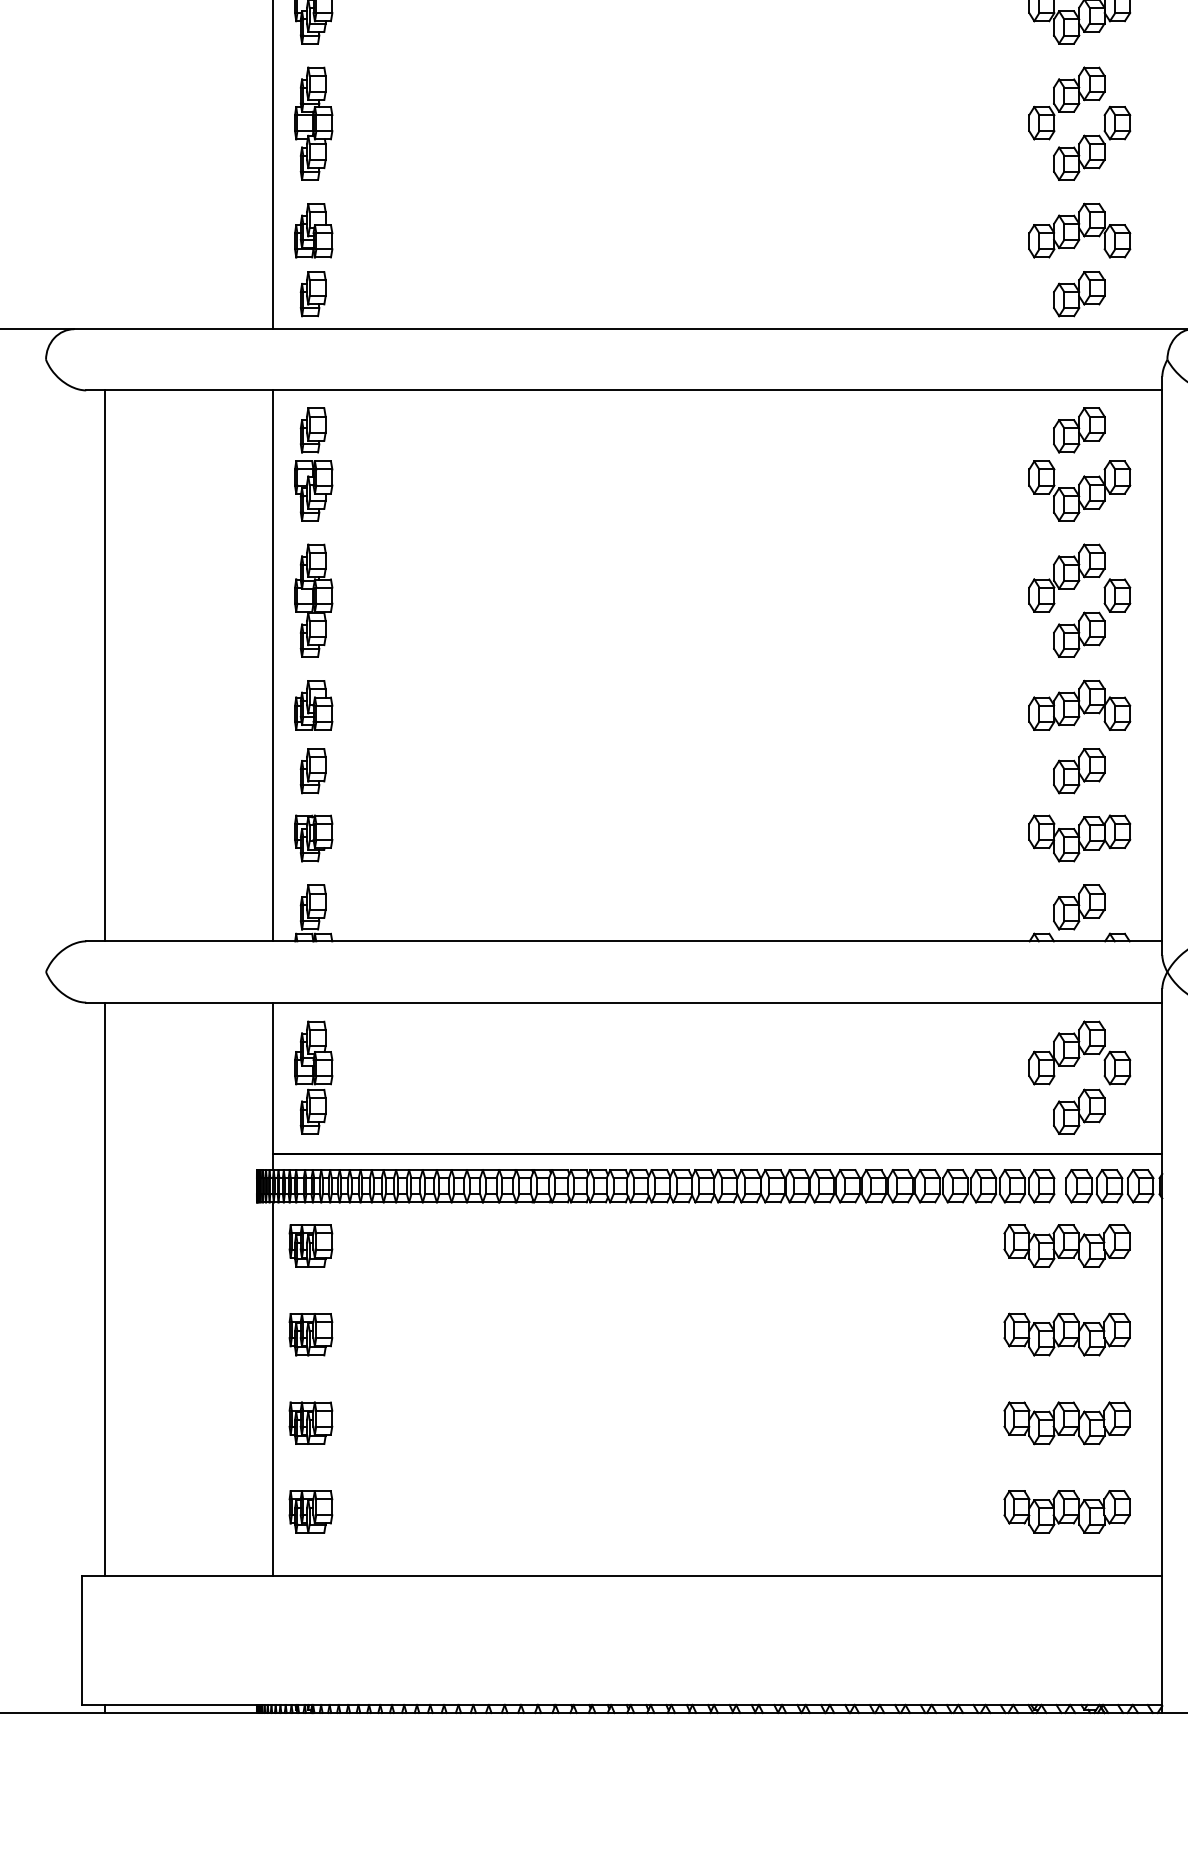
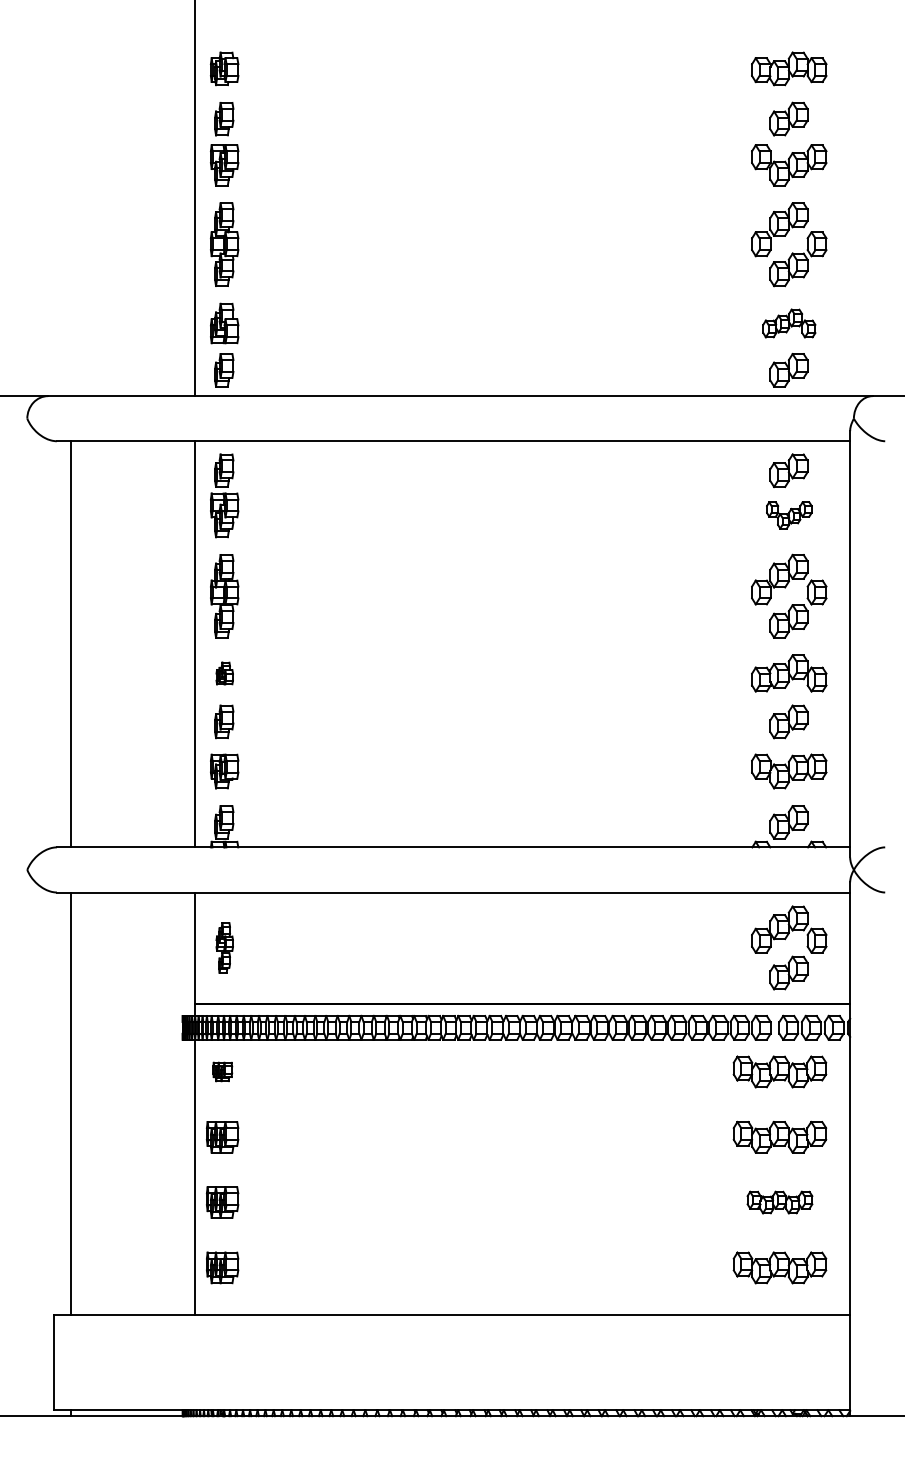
part: (1080, 230) -> (789, 323), size x0.7
part: (1080, 491) -> (789, 515), size x0.6
part: (313, 705) -> (224, 673), size x0.6
part: (313, 1077) -> (224, 947), size x0.6
part: (310, 1245) -> (222, 1071), size x0.6
part: (1066, 1423) -> (779, 1202), size x0.7

